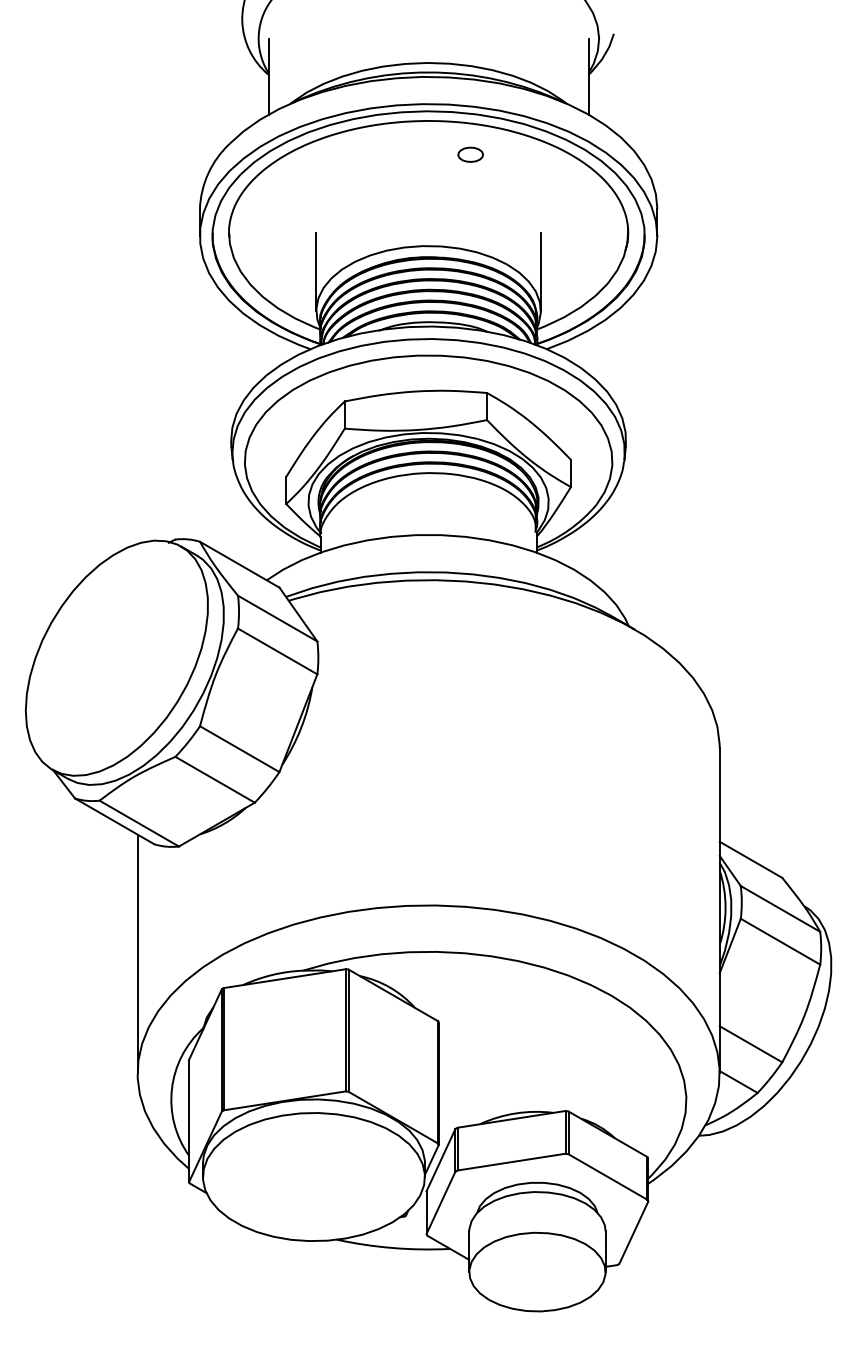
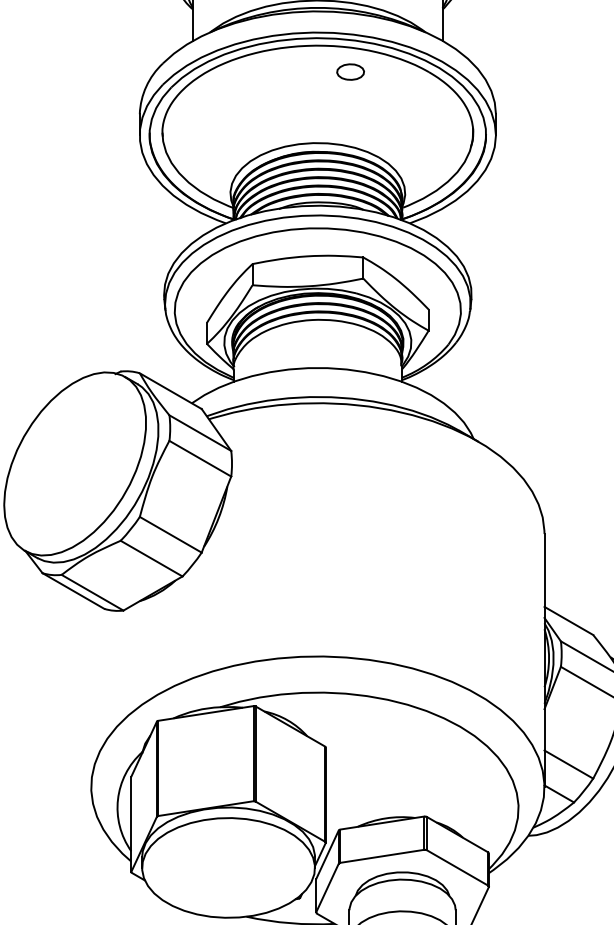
part: (470, 154) -> (350, 71), size x1.4
line: (316, 271) -> (230, 162), removed
line: (540, 271) -> (404, 162), removed
line: (137, 953) -> (91, 693), removed

